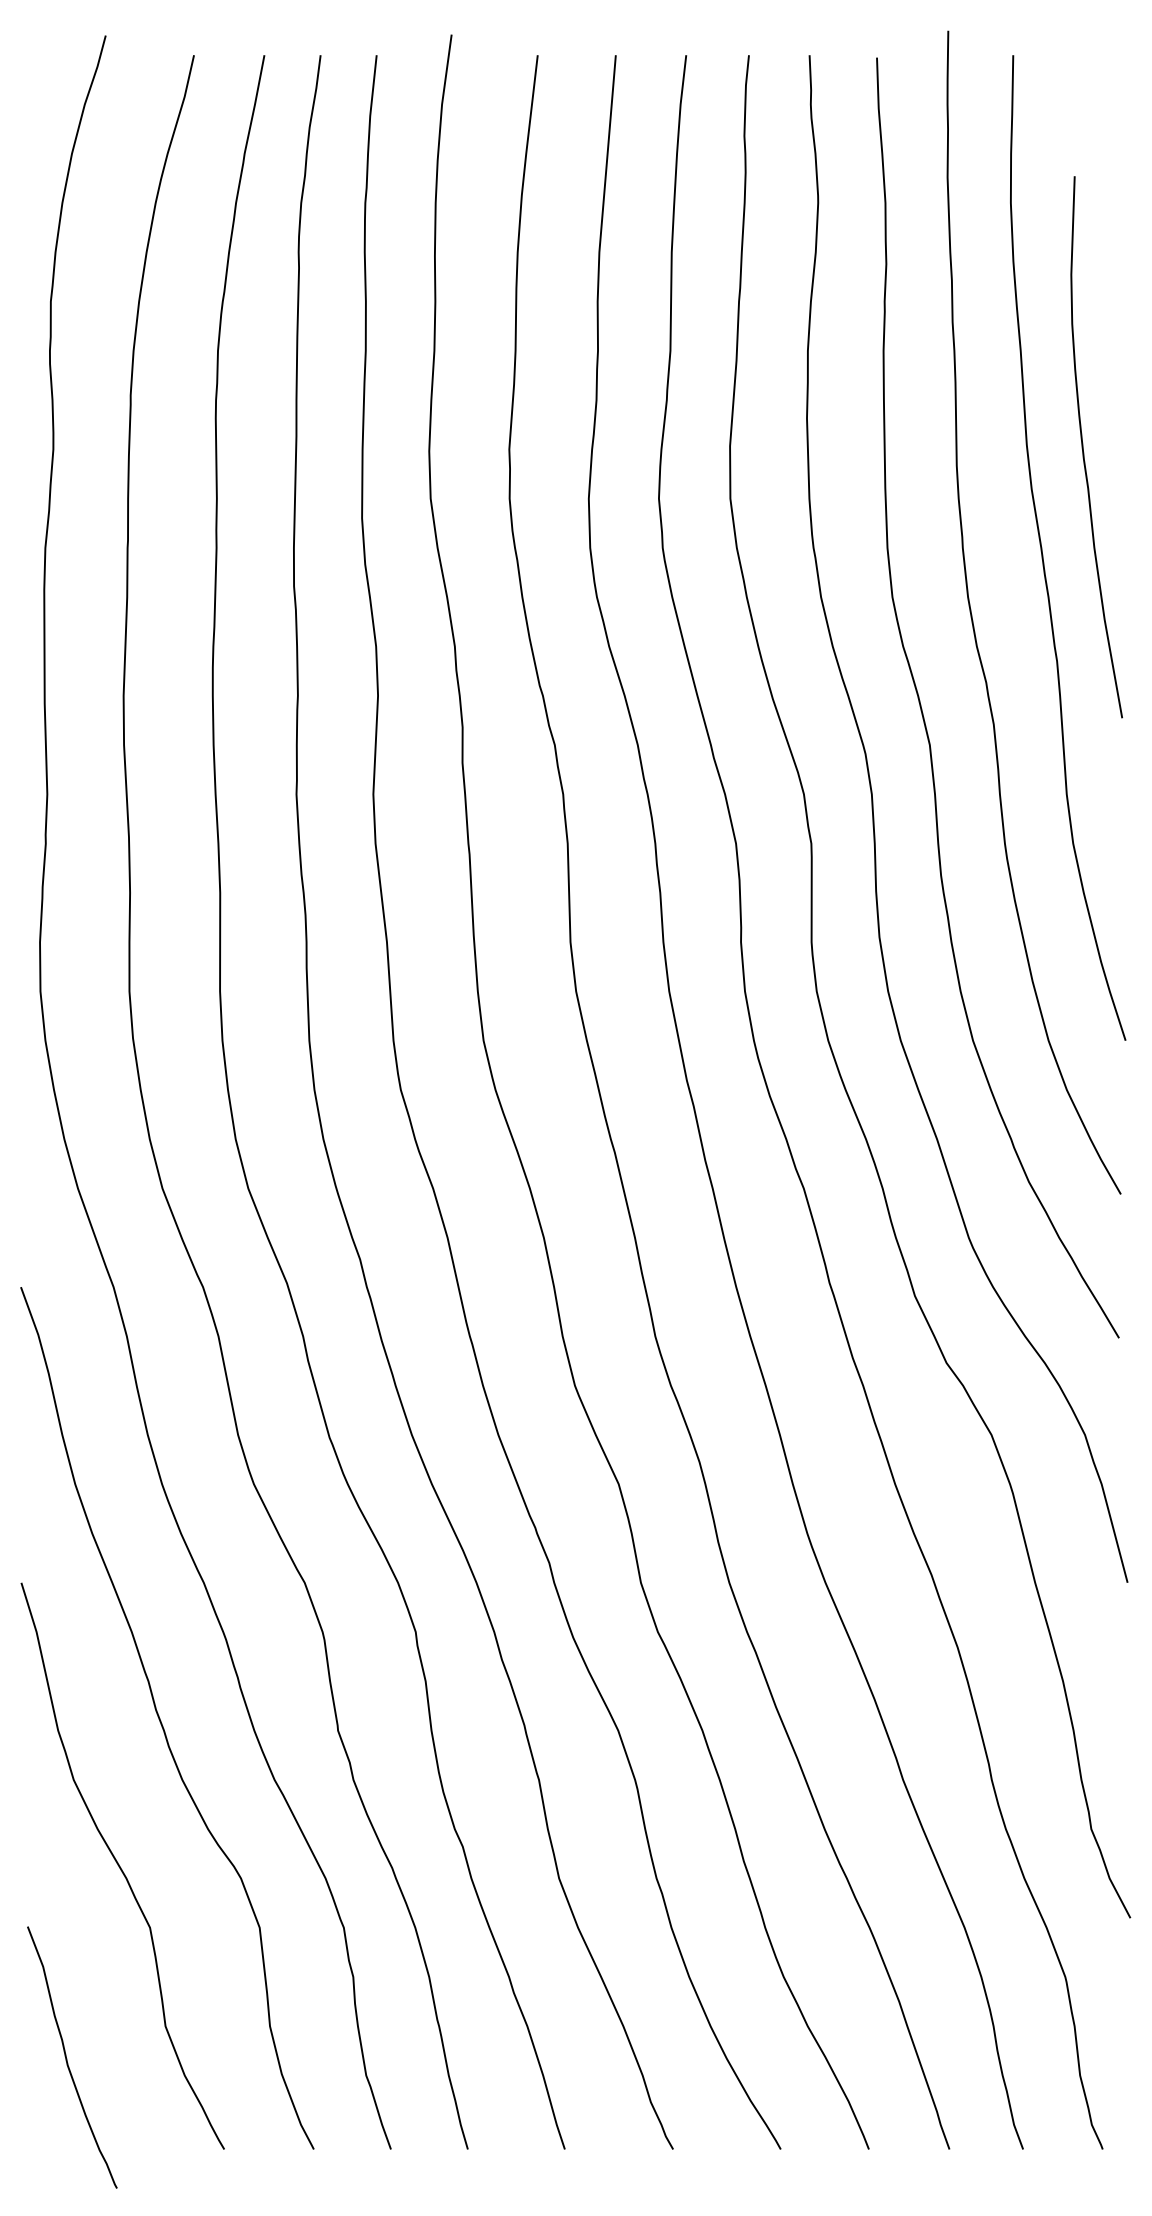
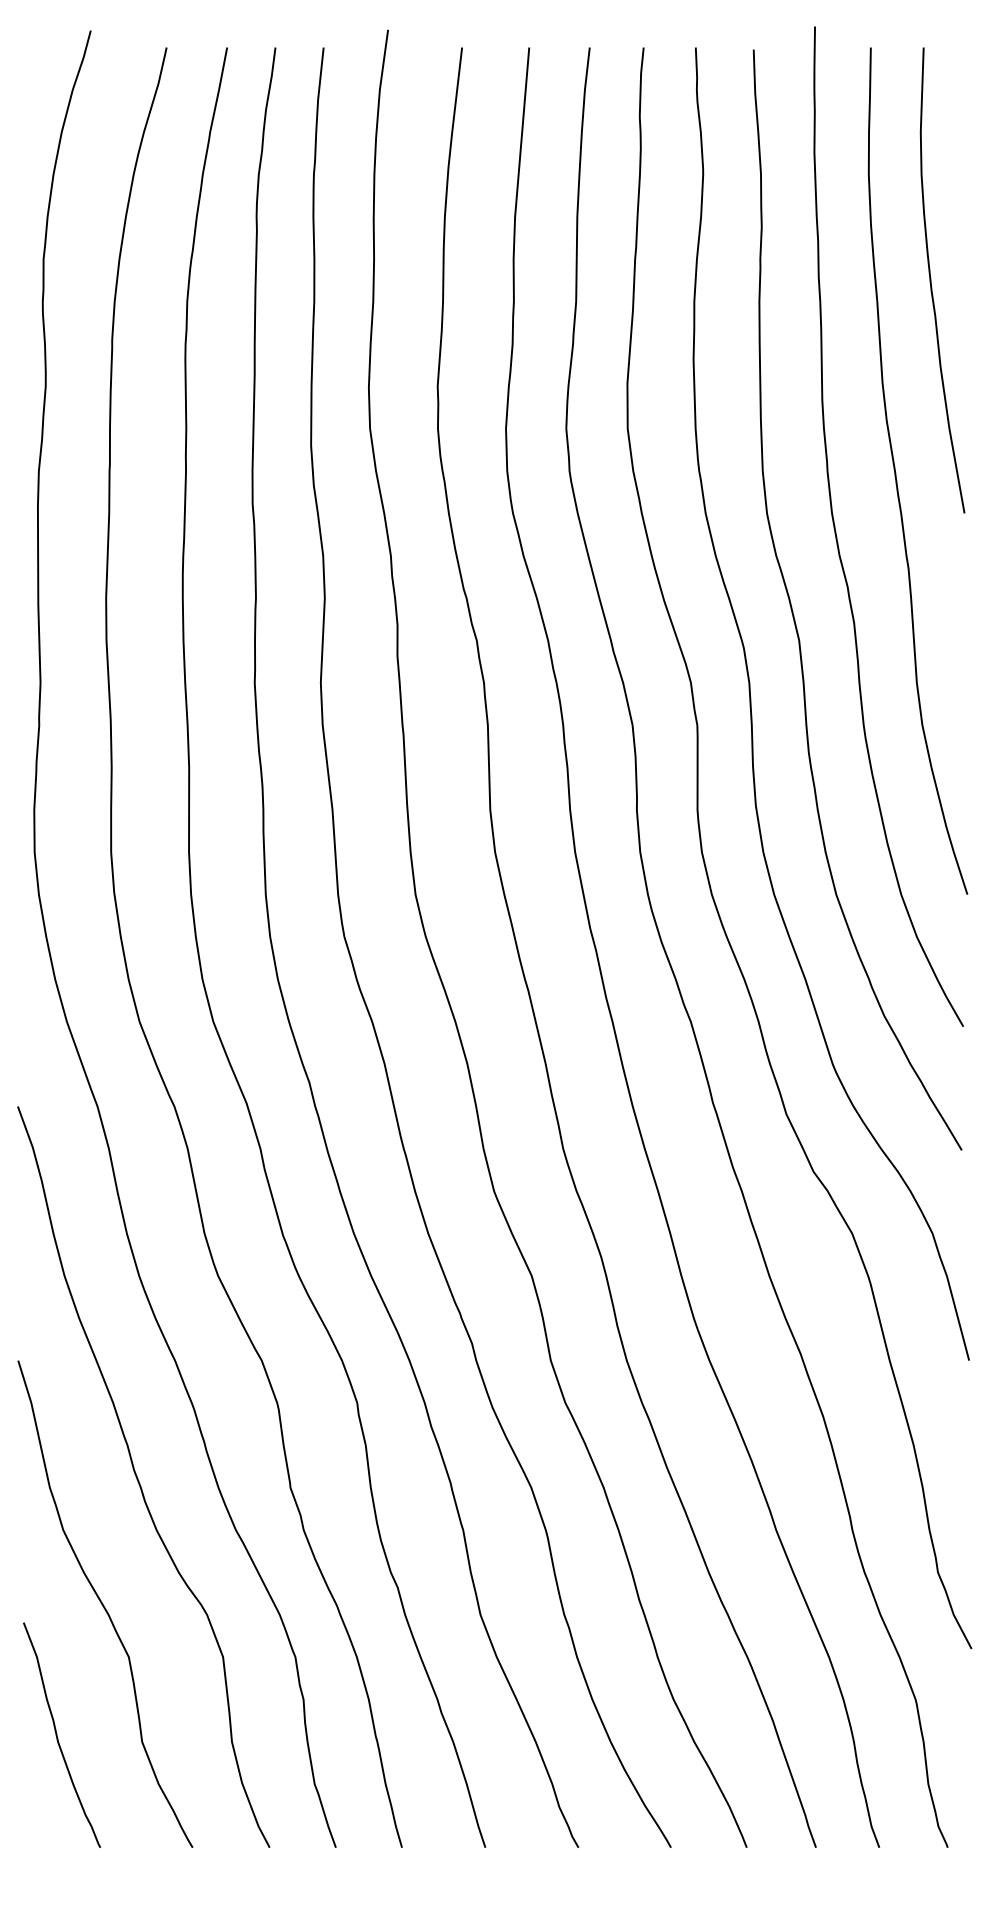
curve: (1083, 447) -> (931, 280), moved
curve: (67, 2058) -> (57, 1736), moved

